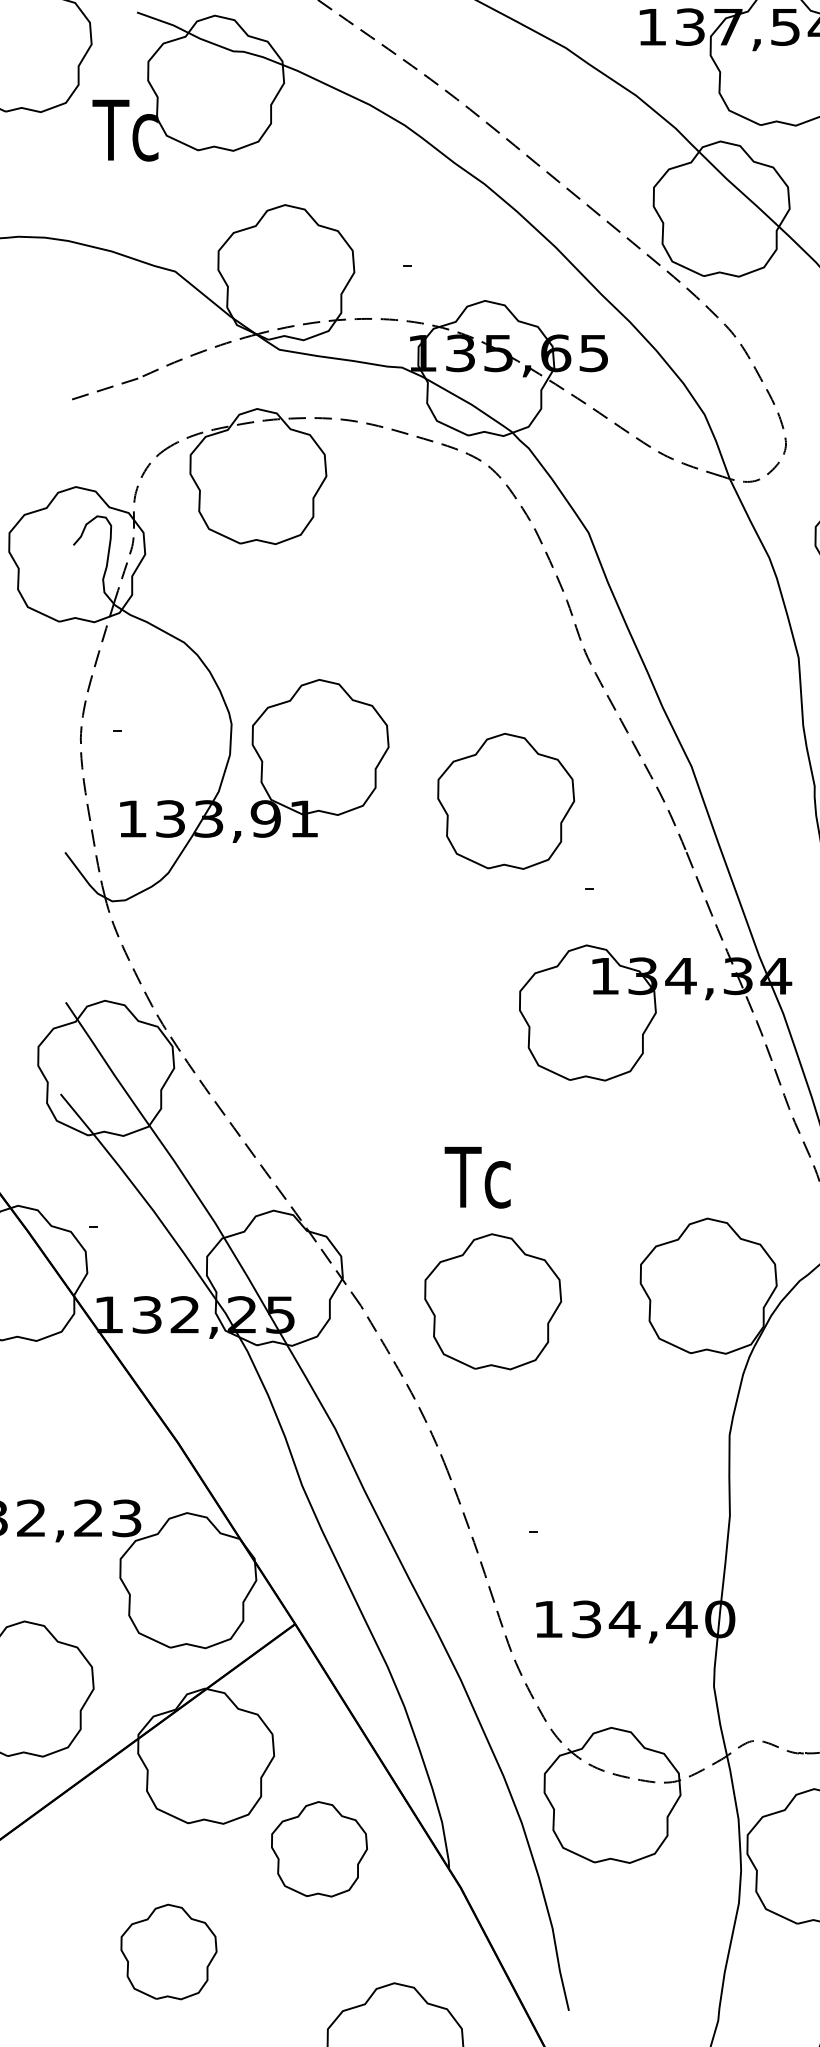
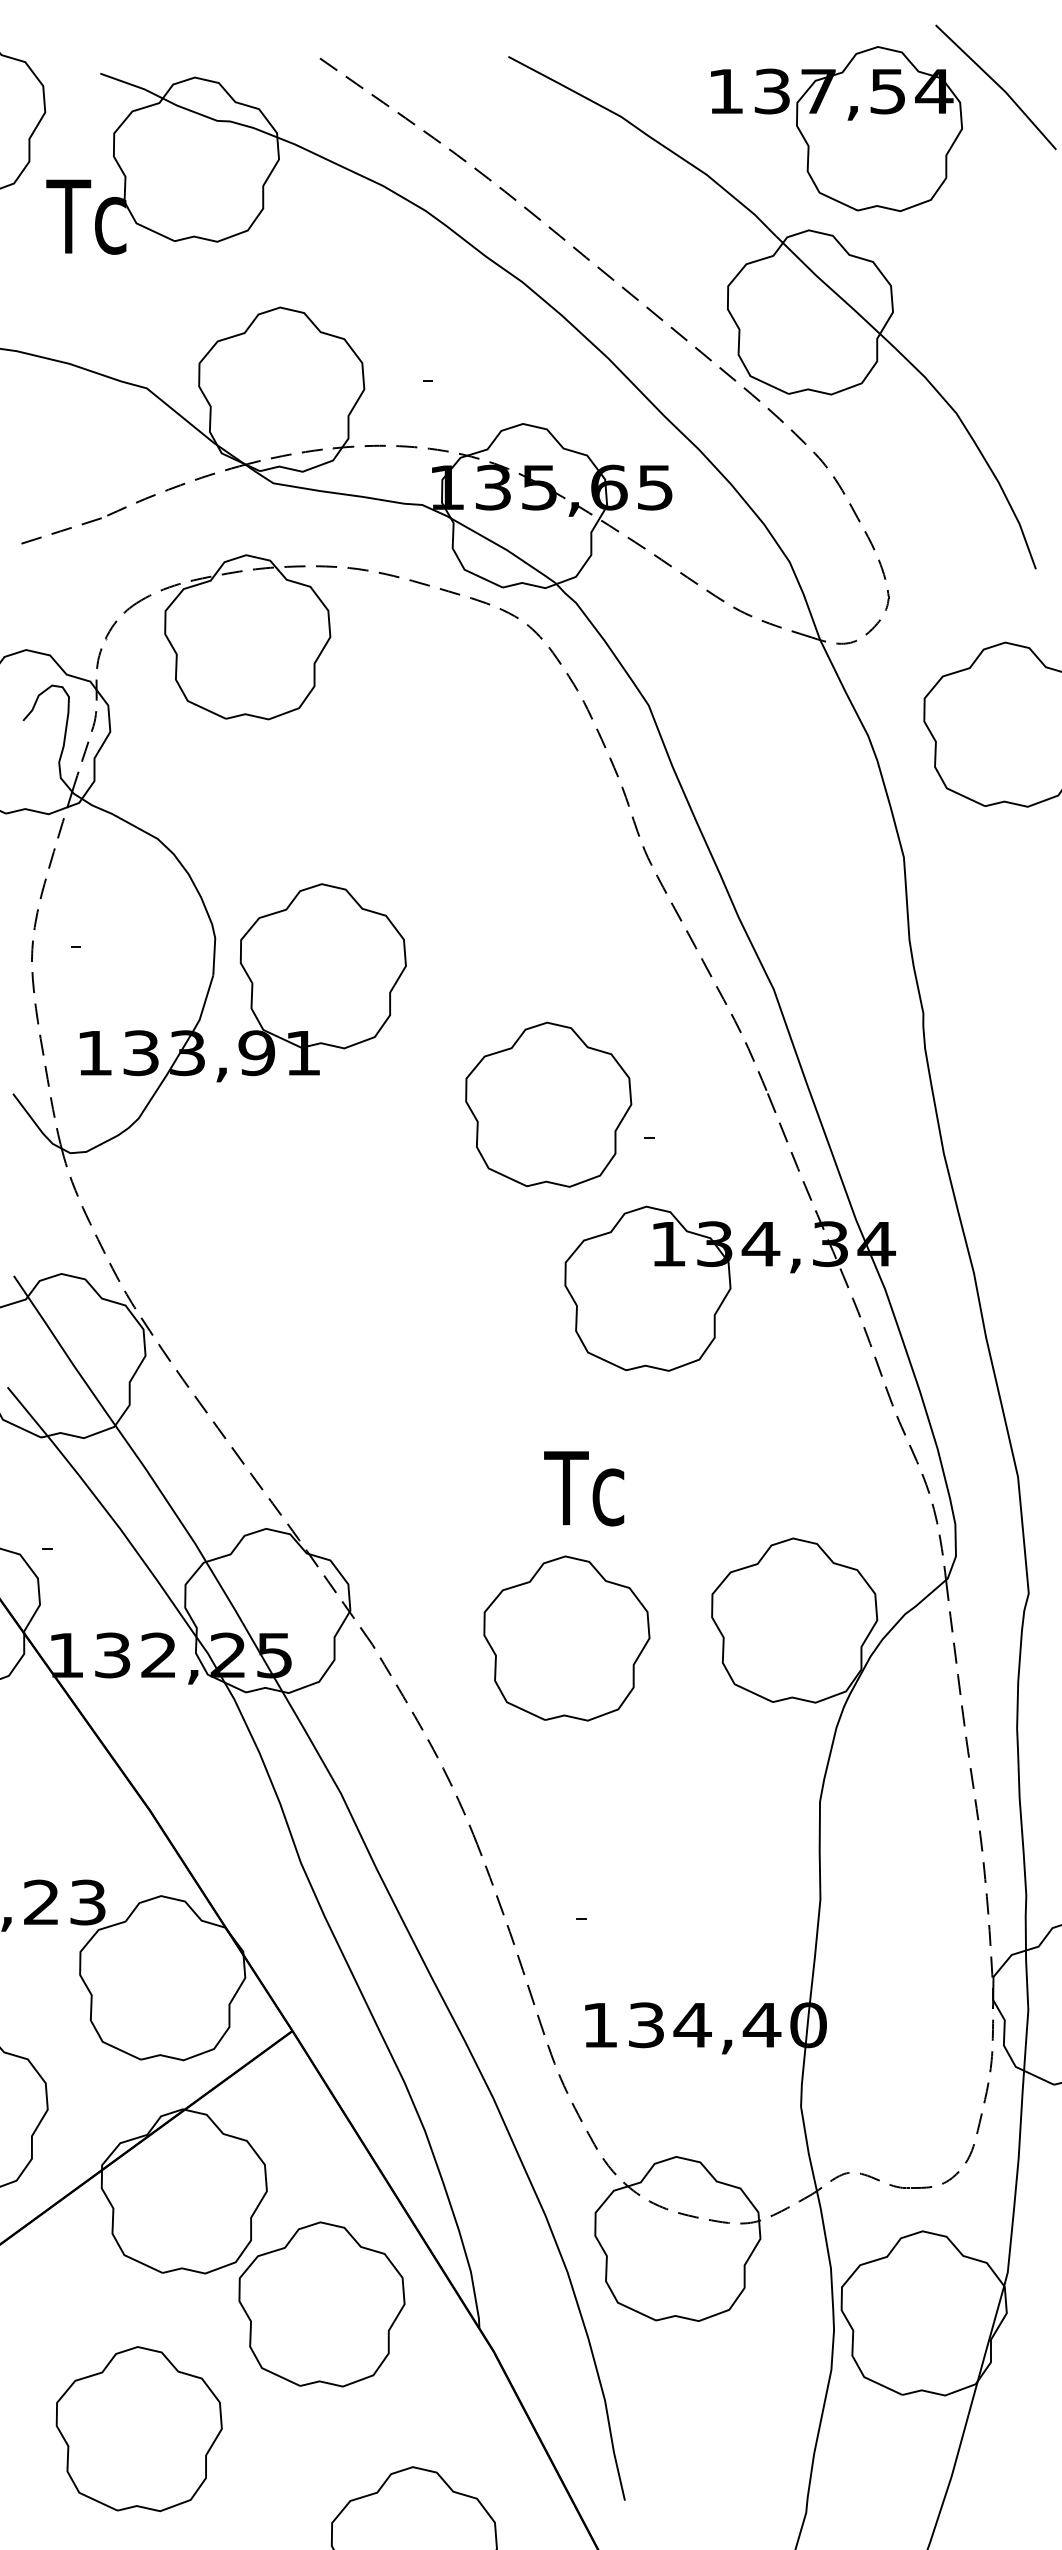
part: (506, 801) -> (548, 1104), moved
text: (478, 1177) -> (584, 1488), moved
part: (492, 1301) -> (566, 1638), moved
part: (319, 1849) -> (321, 2304), size x1.43
part: (168, 1952) -> (138, 2429), size x1.43

